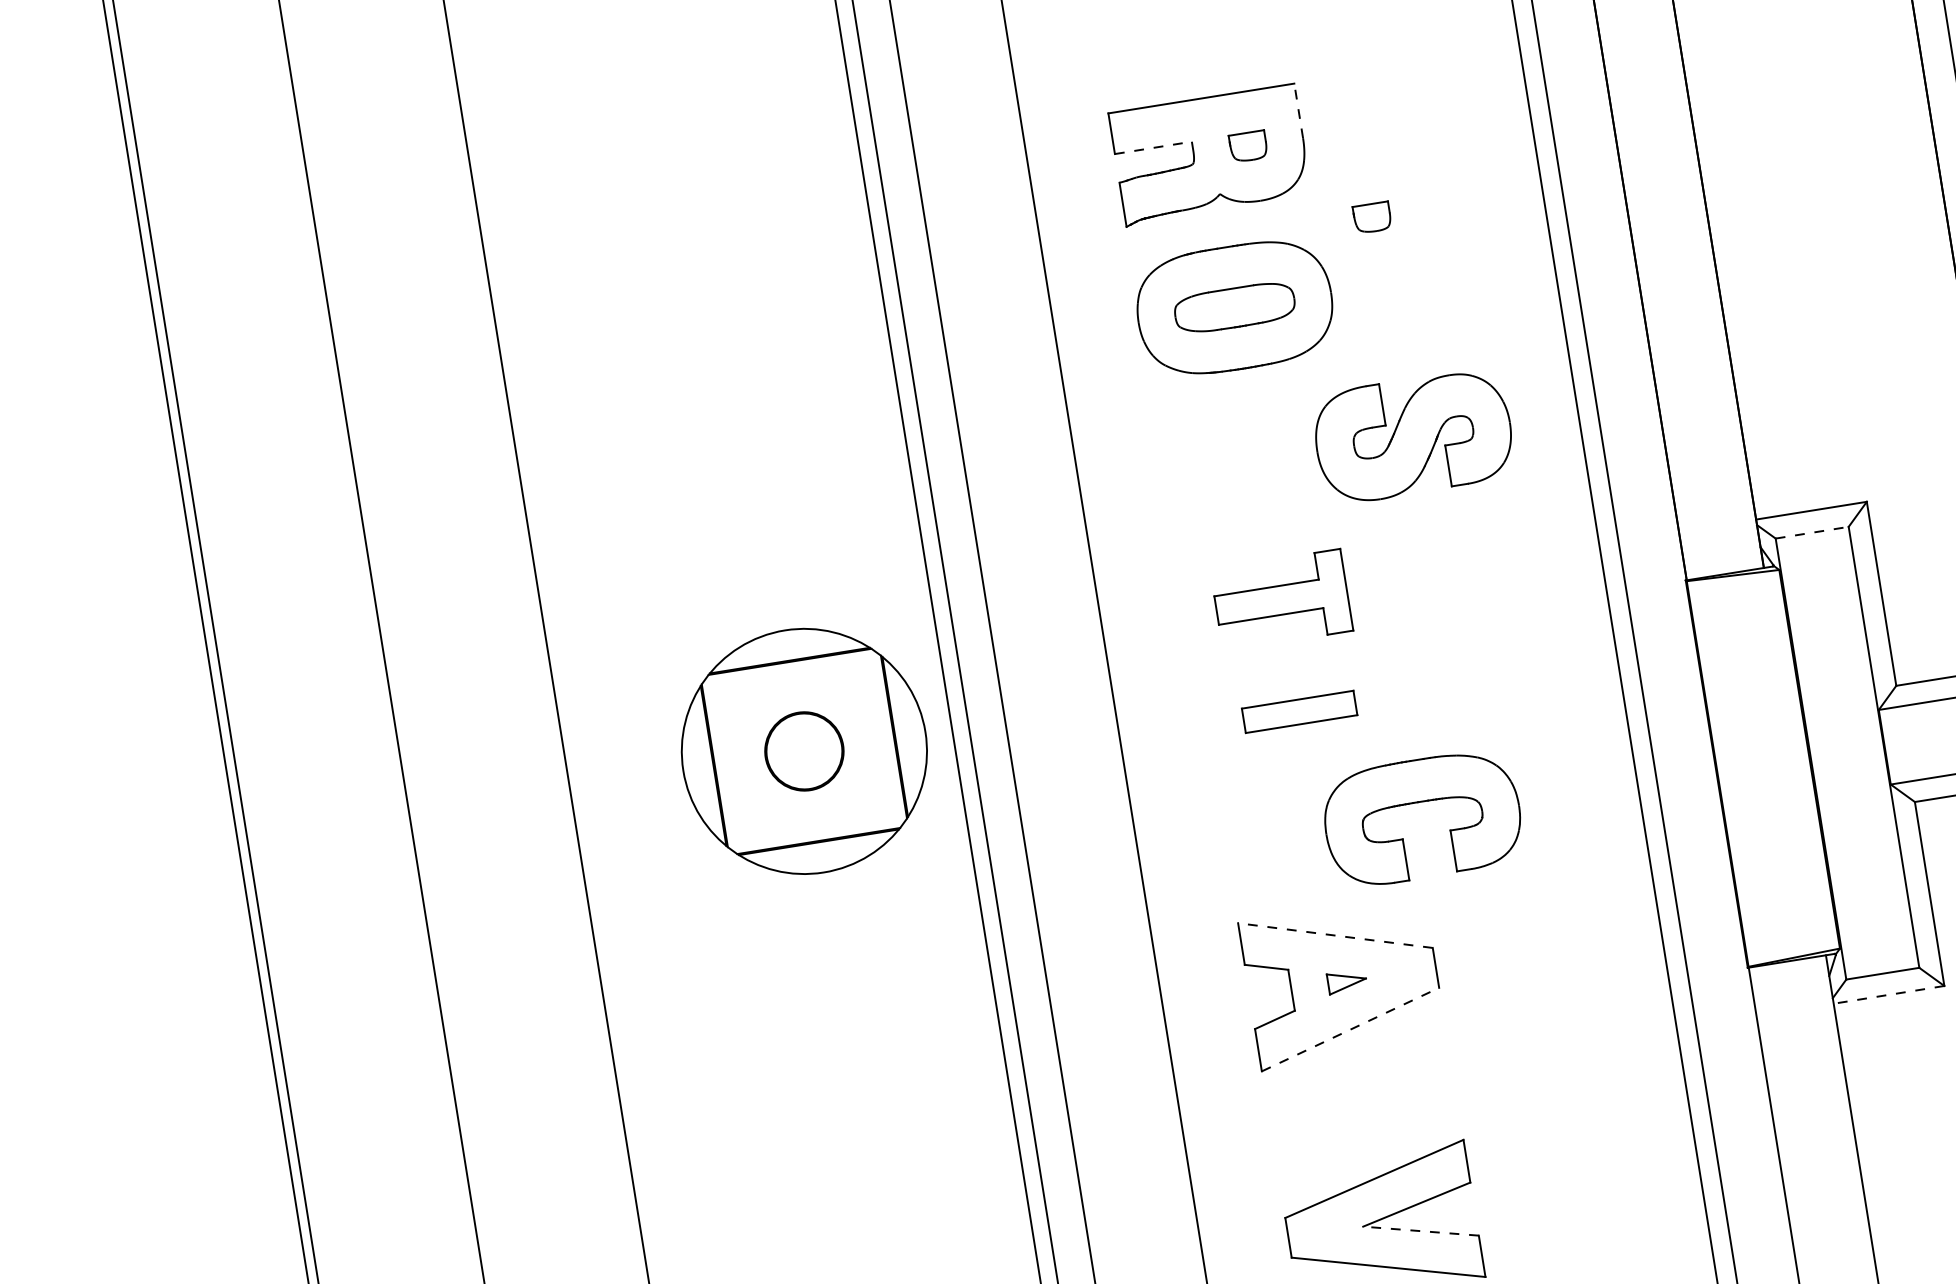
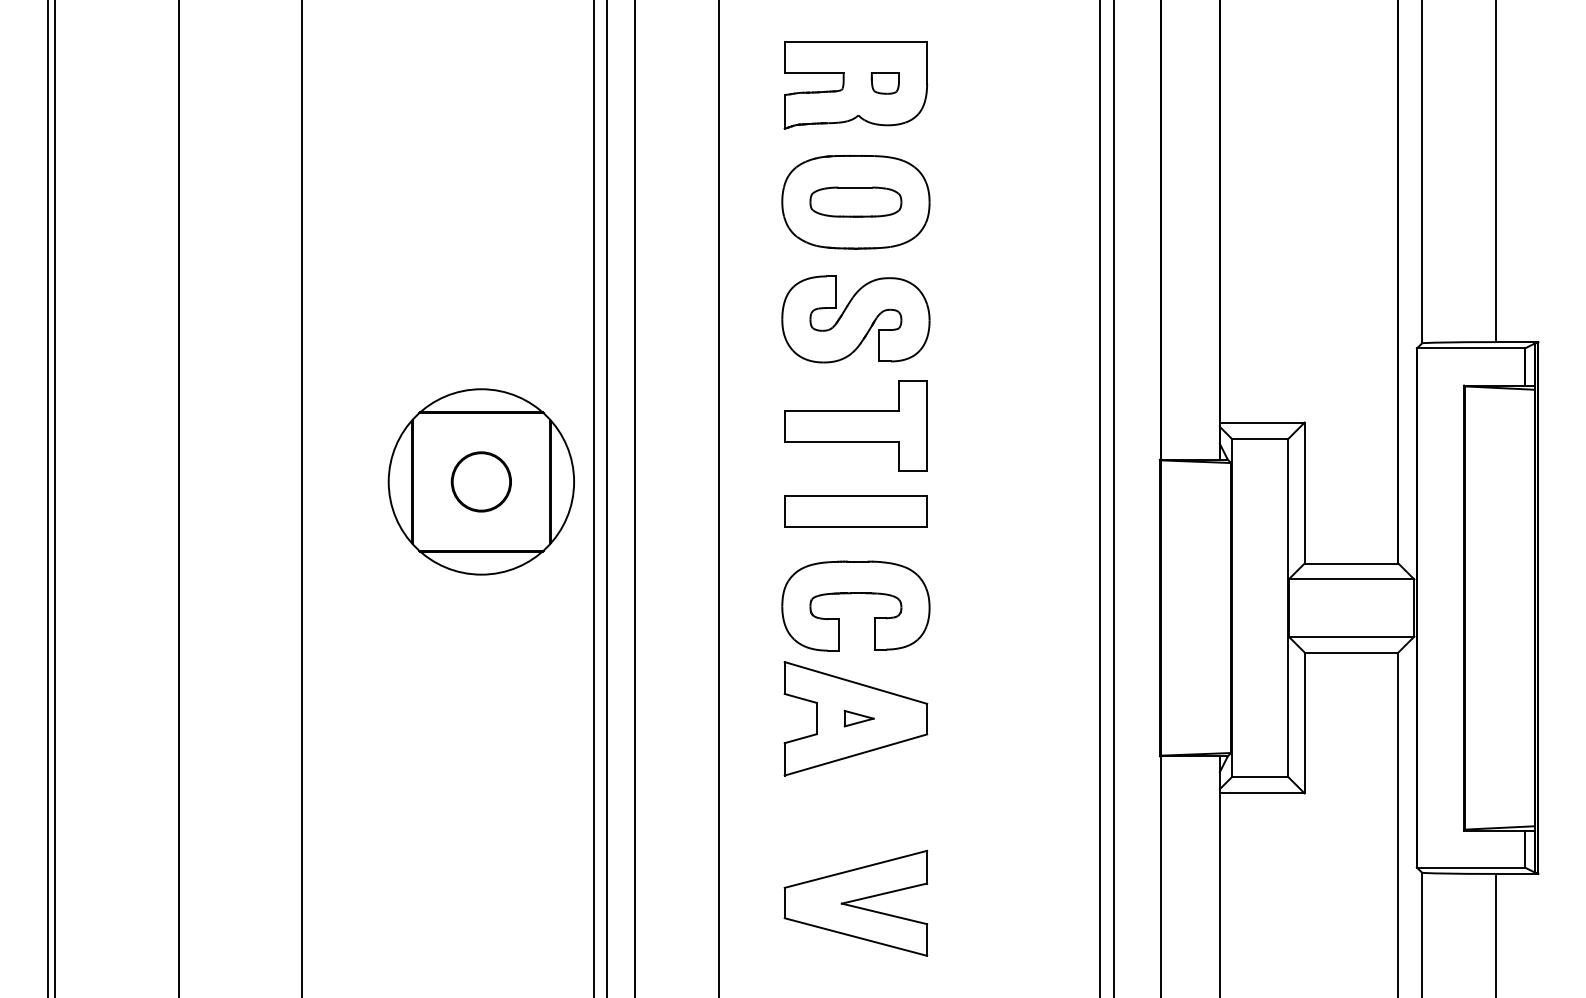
line: (1299, 110) -> (927, 62), dashed -> solid
line: (1153, 147) -> (814, 72), dashed -> solid
part: (1371, 218) -> (968, 151), removed
part: (1412, 436) -> (855, 319), moved
line: (1812, 533) -> (1260, 439), dashed -> solid
part: (1281, 599) -> (855, 425), size x1.43
part: (1299, 711) -> (855, 511), size x1.67
part: (1414, 804) -> (851, 594), moved
line: (1334, 935) -> (855, 682), dashed -> solid
line: (1888, 995) -> (1261, 793), dashed -> solid
line: (1351, 1028) -> (856, 754), dashed -> solid
line: (1420, 1230) -> (884, 913), dashed -> solid

